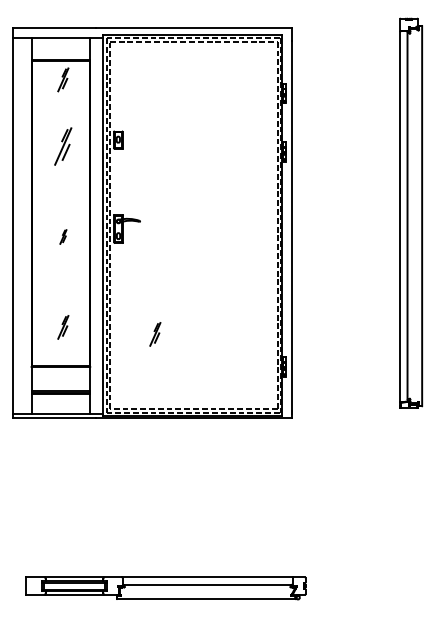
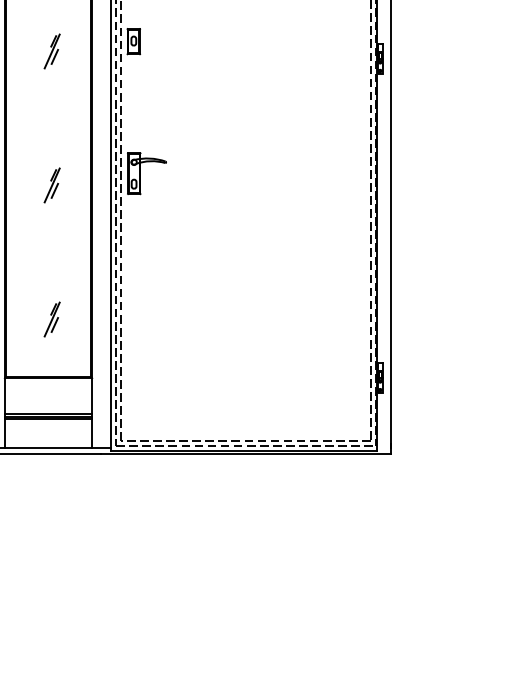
part: (63, 146) -> (52, 51), size x0.62
part: (63, 236) -> (52, 184), size x1.67
part: (155, 334) -> (188, 330), removed

